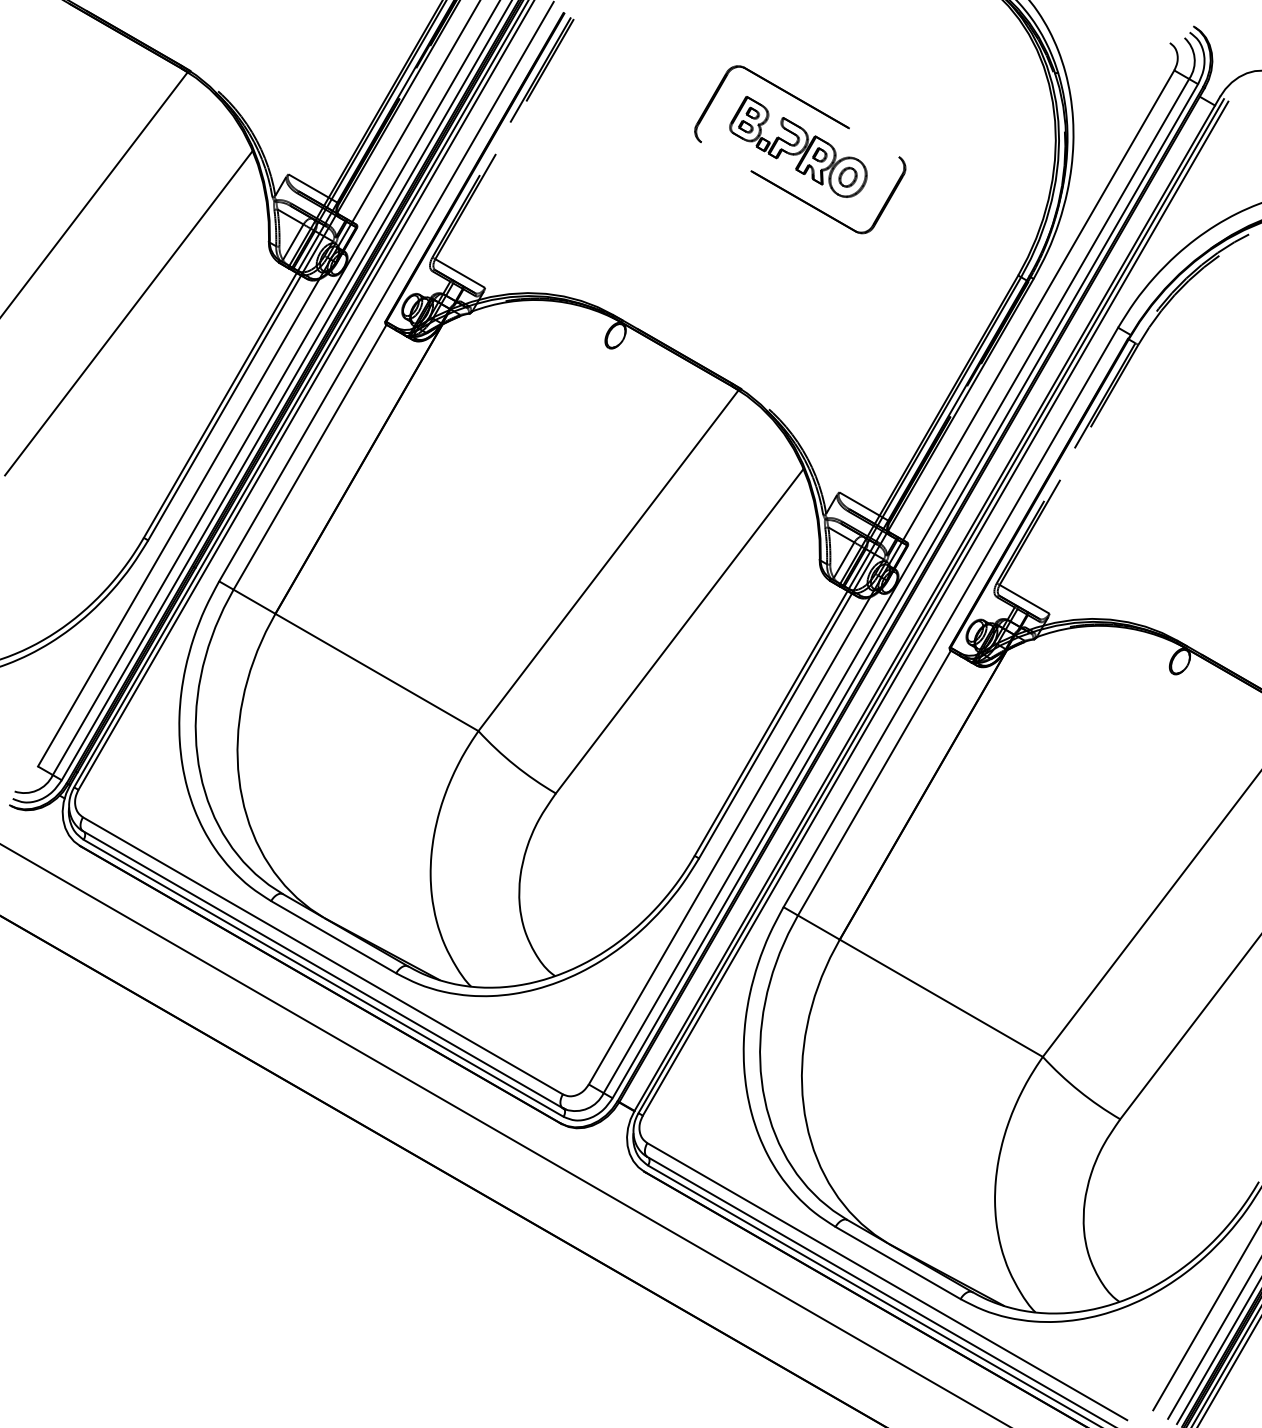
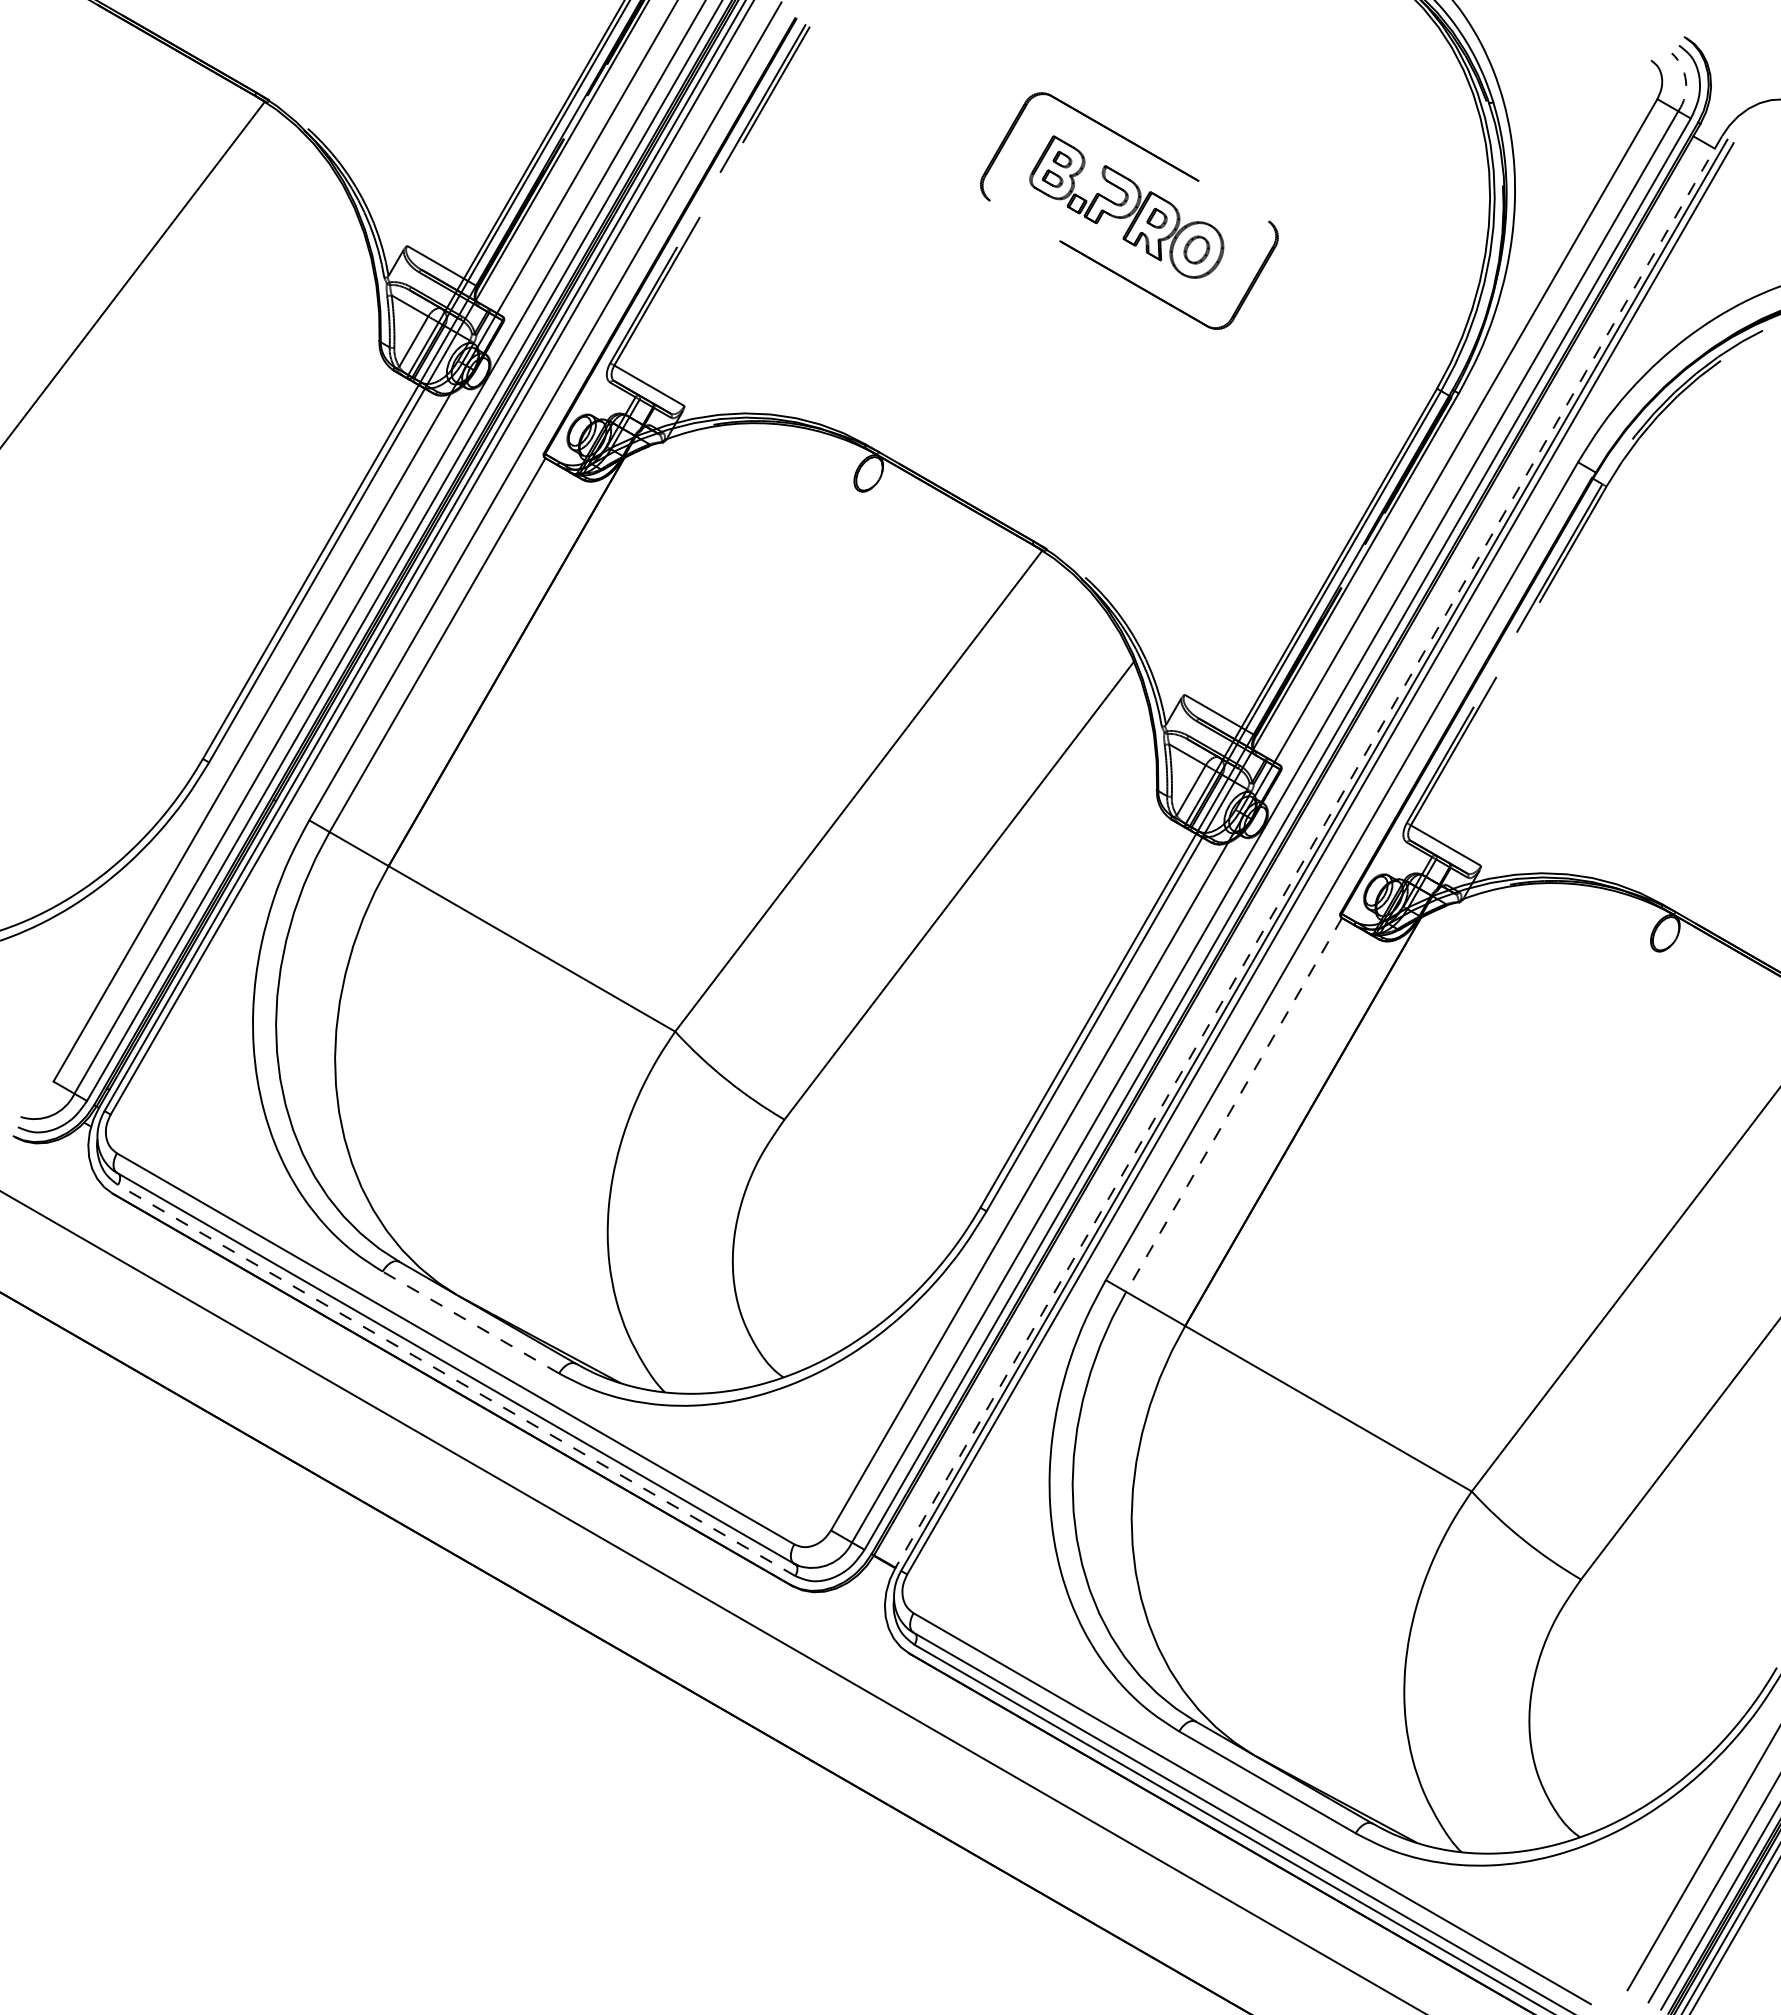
arc: (1194, 57) -> (1685, 81), solid -> dashed
line: (128, 312) -> (181, 441), removed
line: (927, 604) -> (1308, 852), solid -> dashed
line: (874, 782) -> (1234, 1104), solid -> dashed
line: (333, 937) -> (470, 1322), solid -> dashed
line: (323, 978) -> (456, 1380), solid -> dashed

